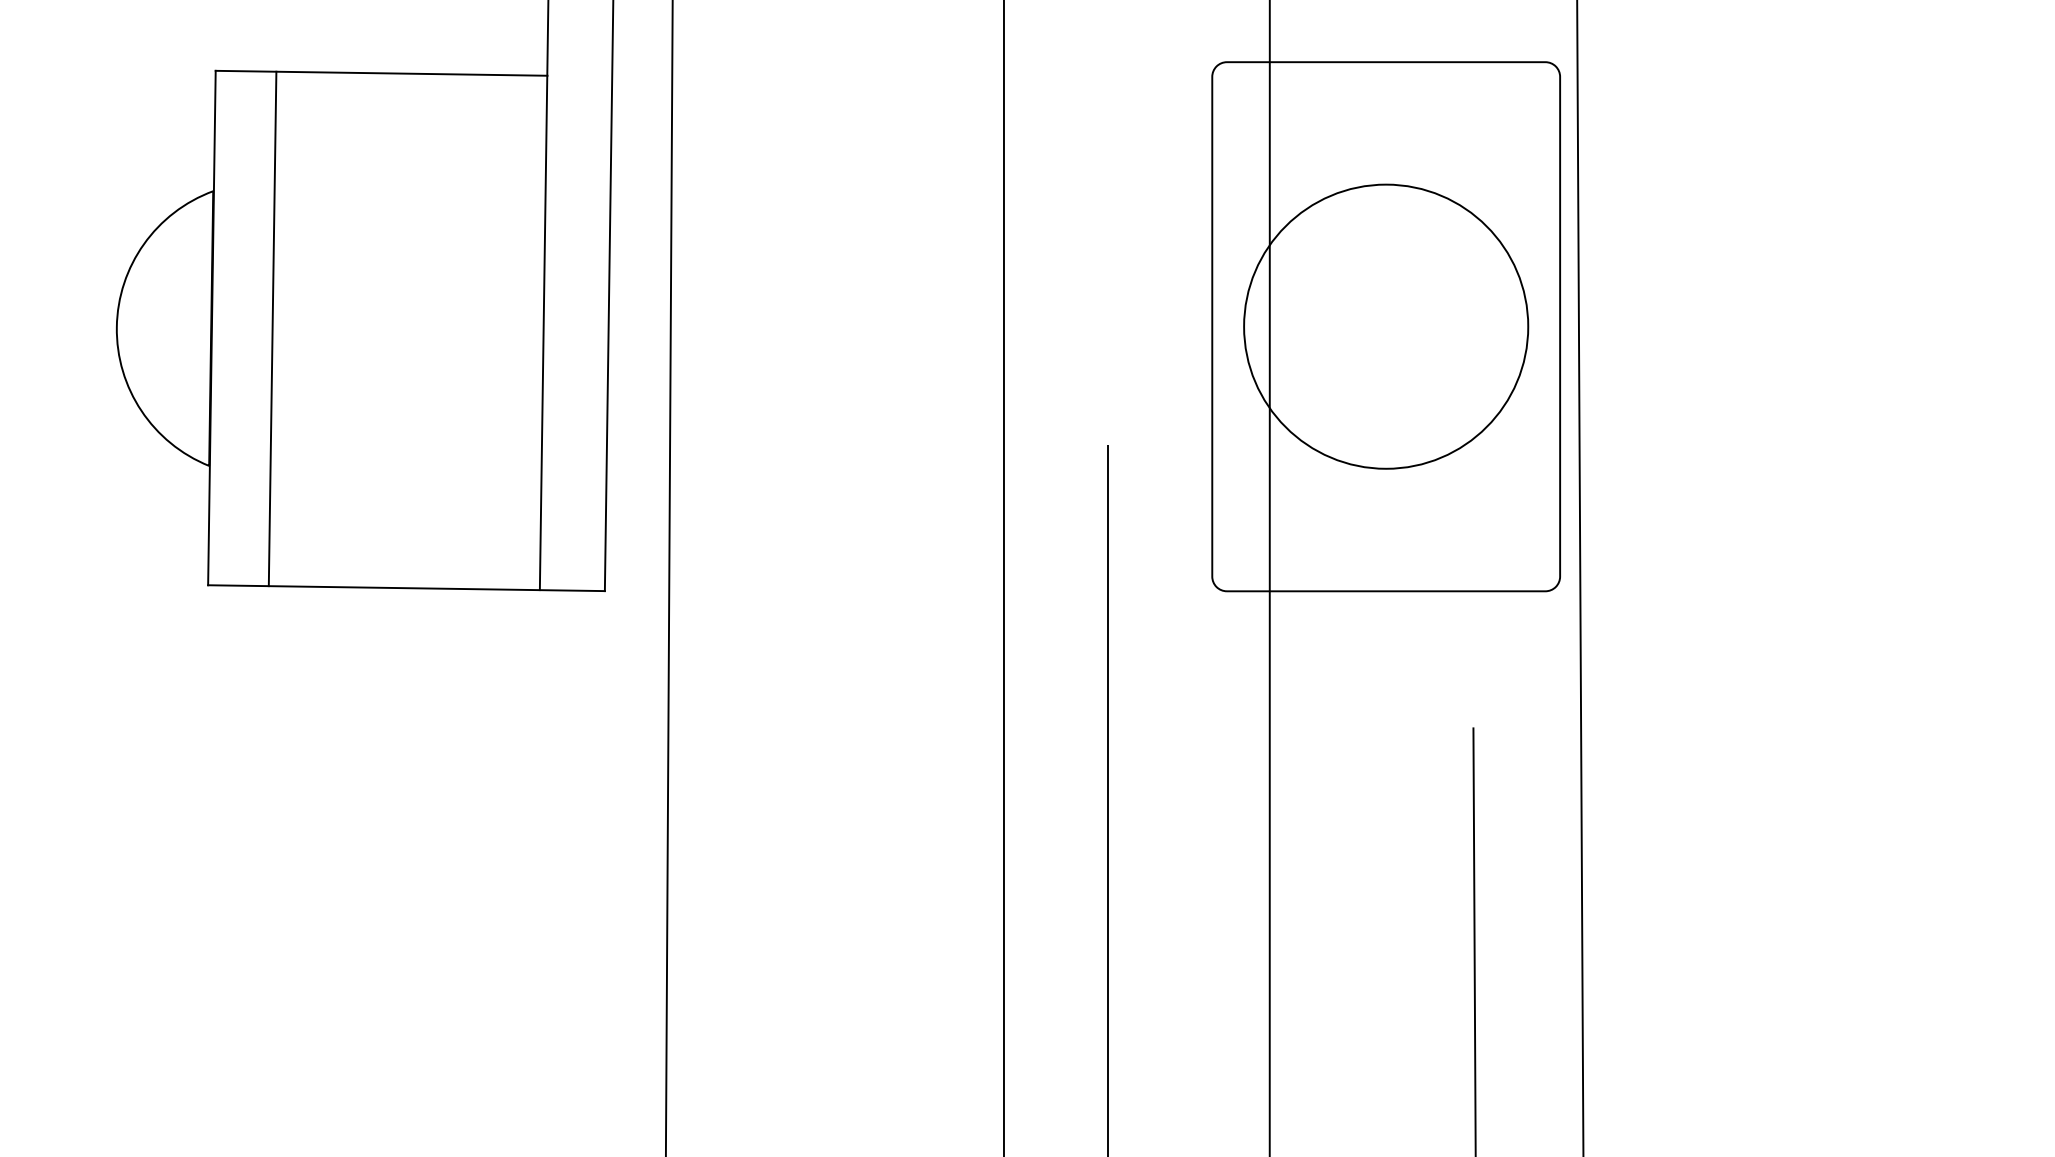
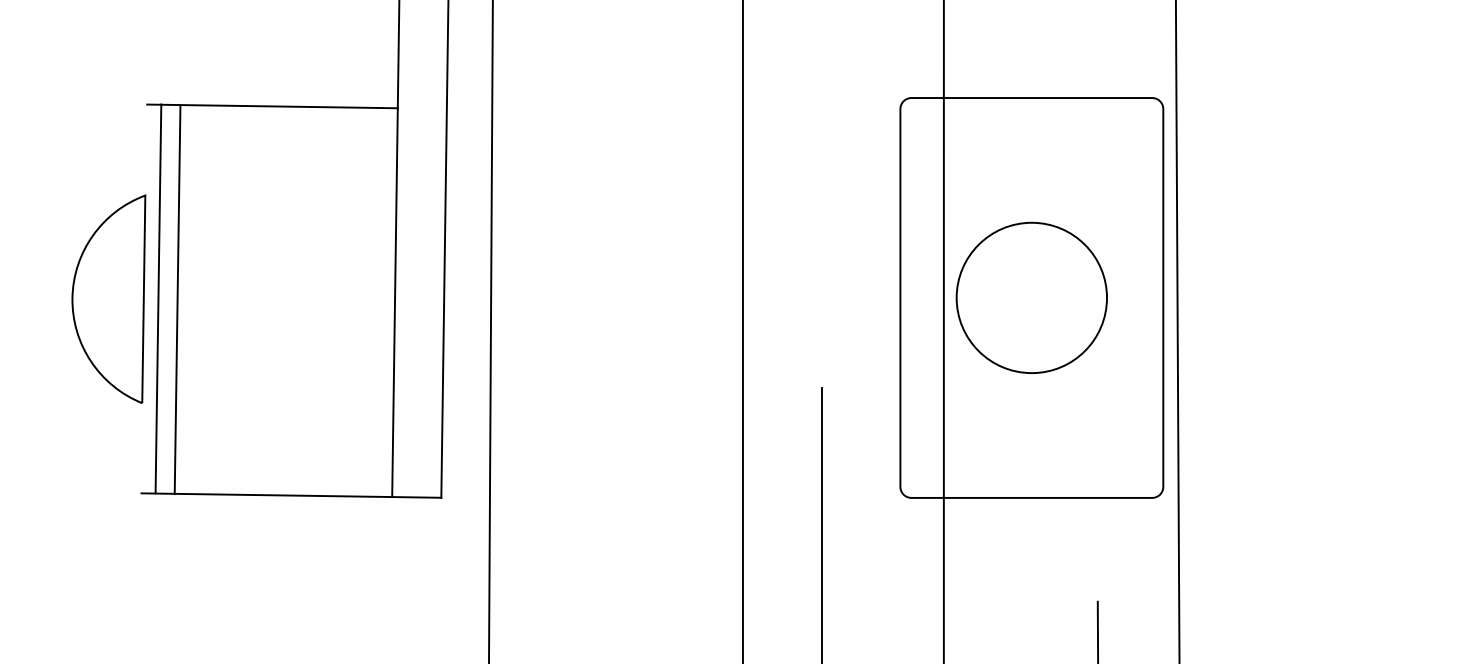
circle: (1386, 326) -> (1032, 297), size x0.7
line: (211, 327) -> (177, 299), moved
line: (272, 328) -> (158, 298), moved

